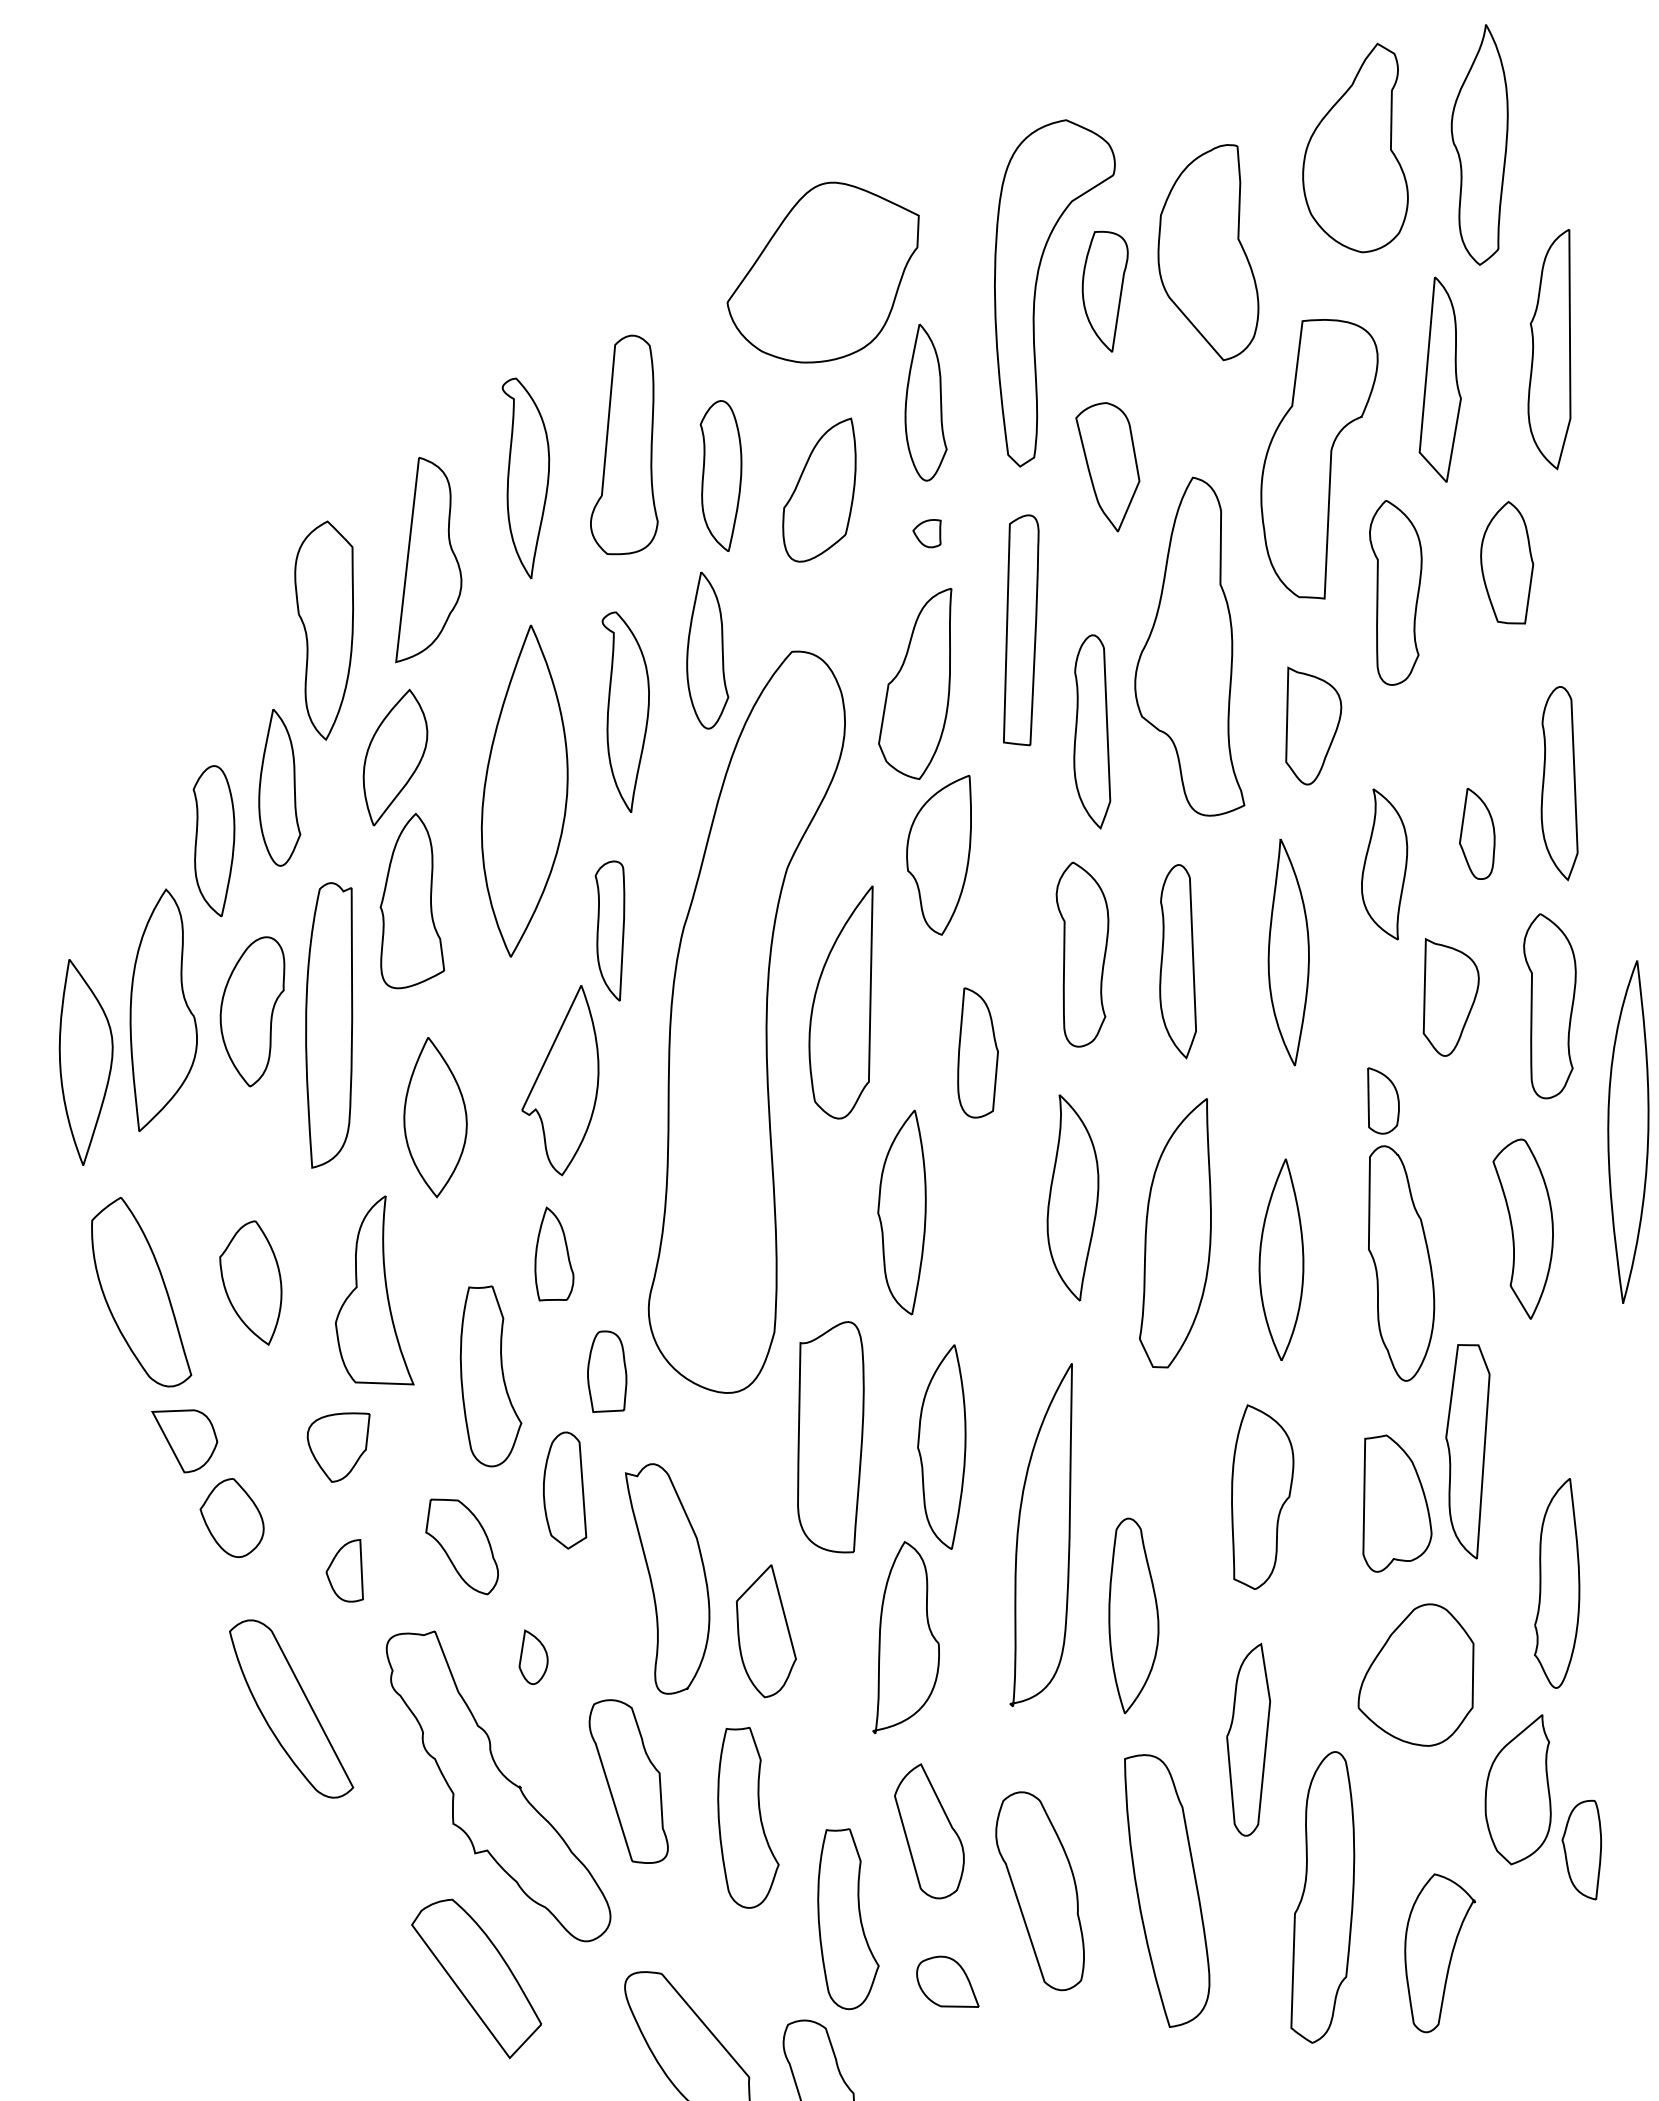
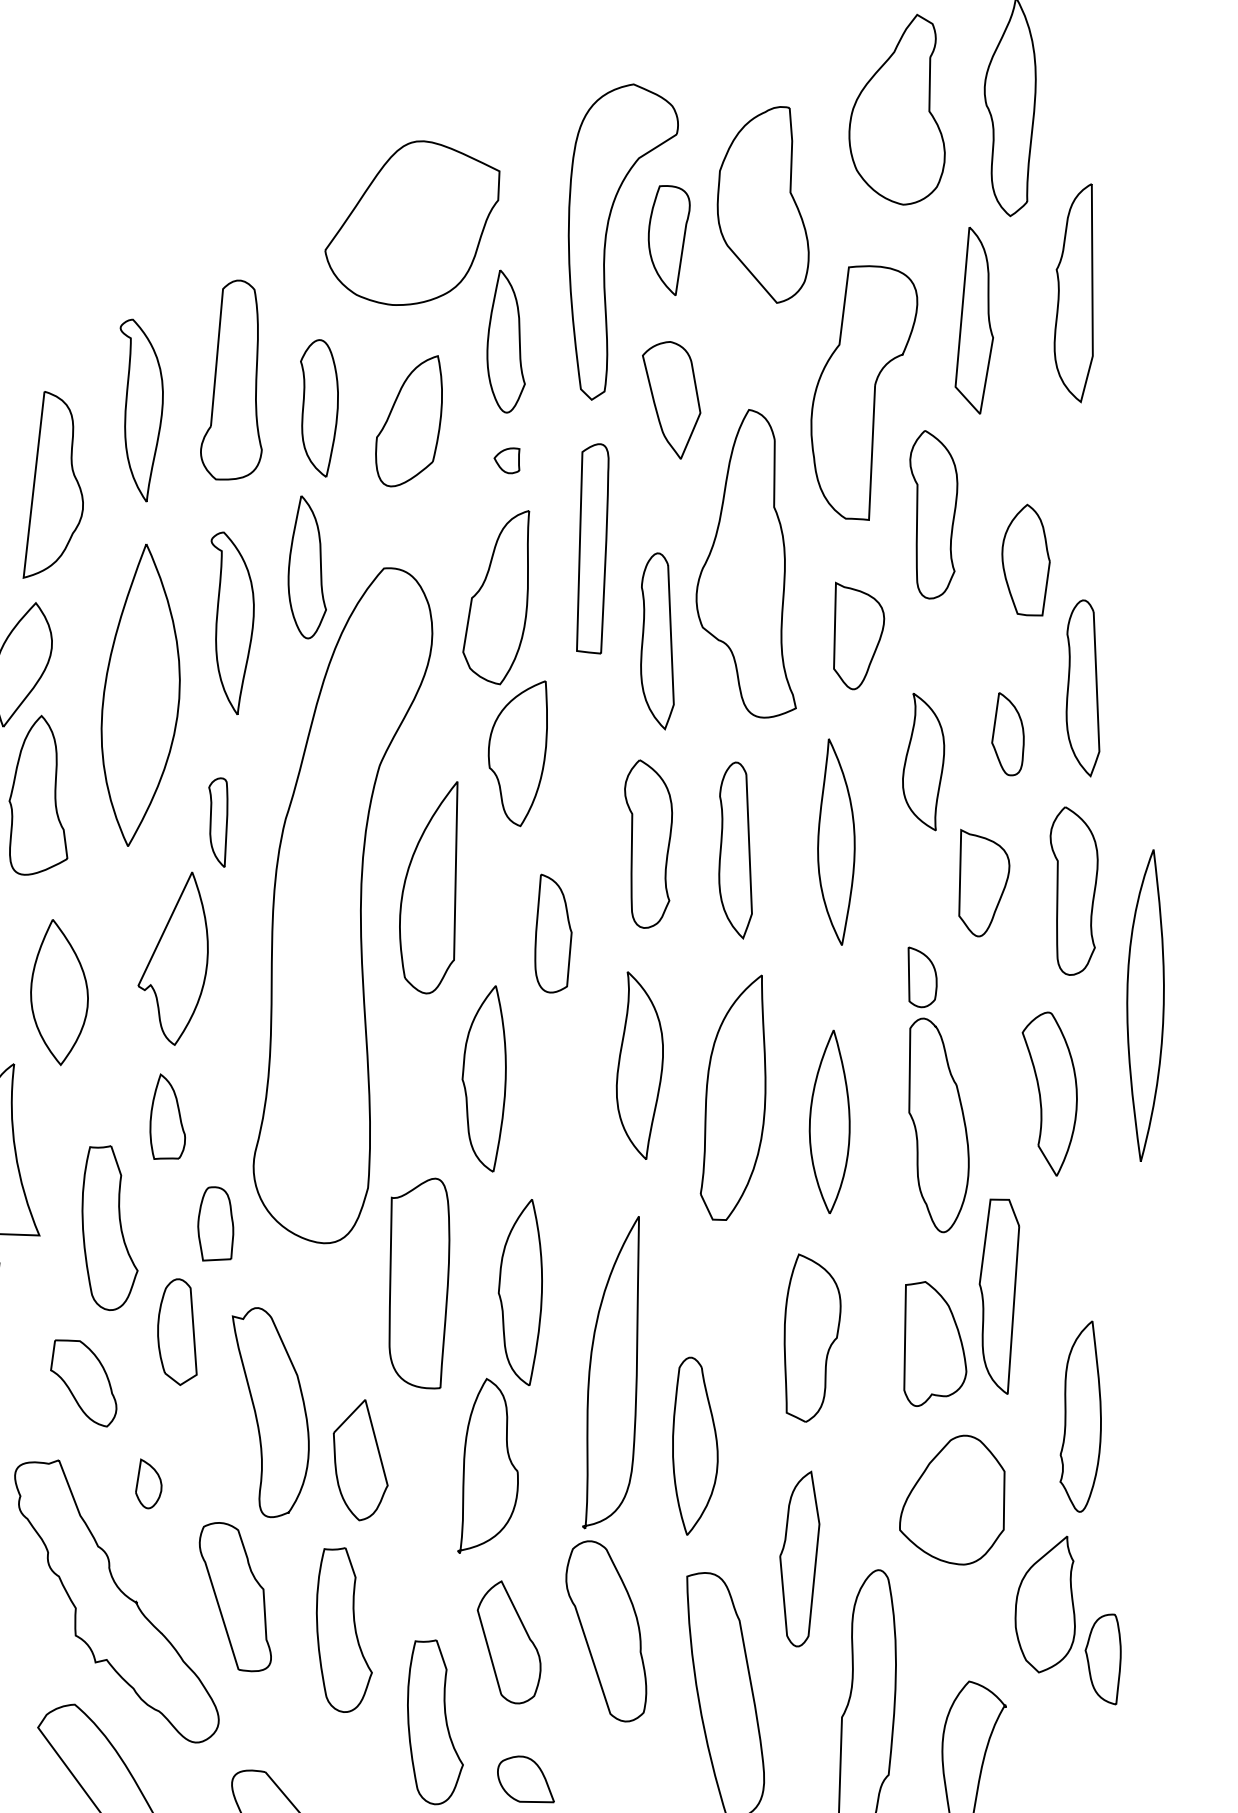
part: (1507, 562) -> (1026, 559), moved
part: (609, 930) -> (217, 822), size x0.7
part: (1039, 1891) -> (605, 1631), moved

